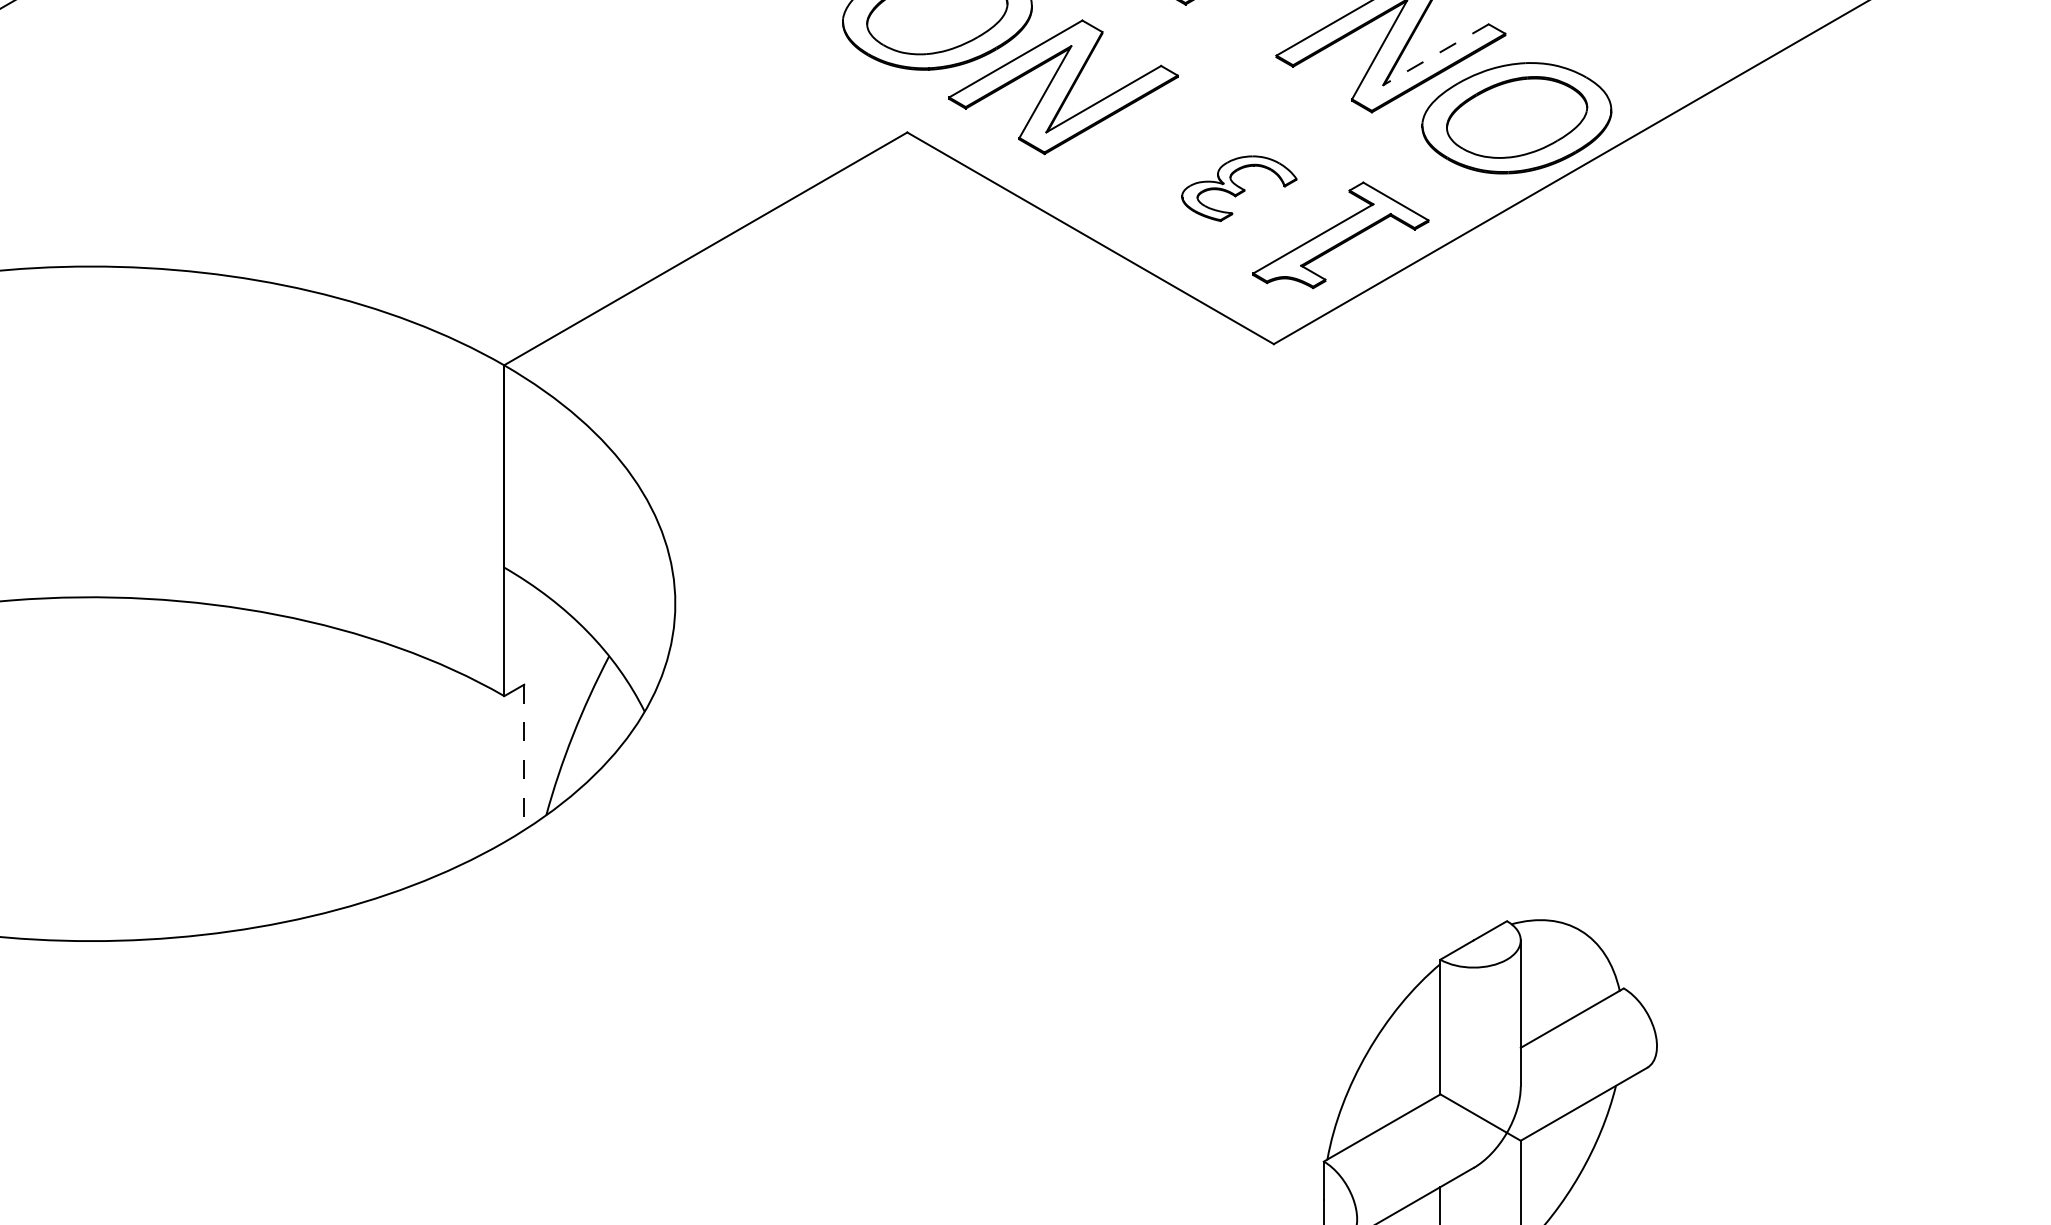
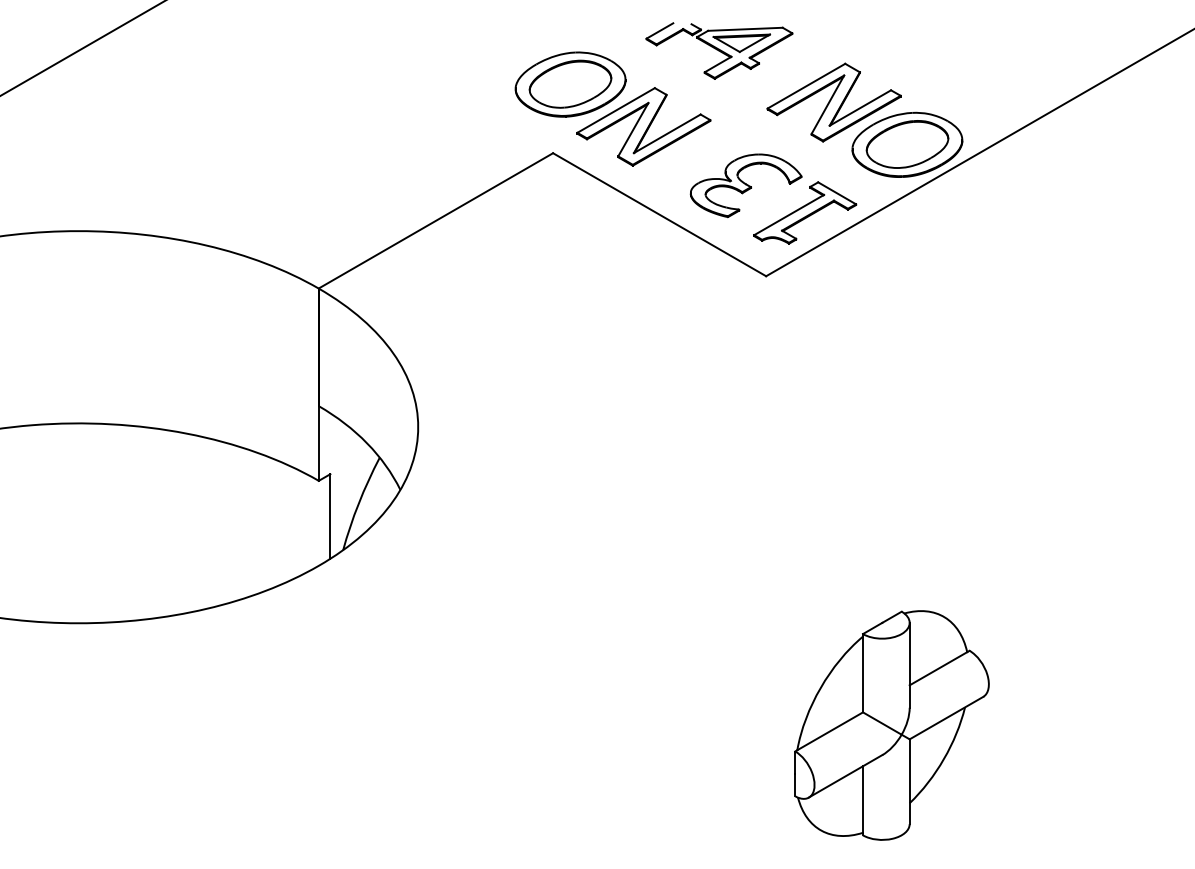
line: (1434, 55) -> (859, 108), dashed -> solid
part: (1238, 188) -> (745, 185), size x1.67
line: (524, 759) -> (330, 517), dashed -> solid

